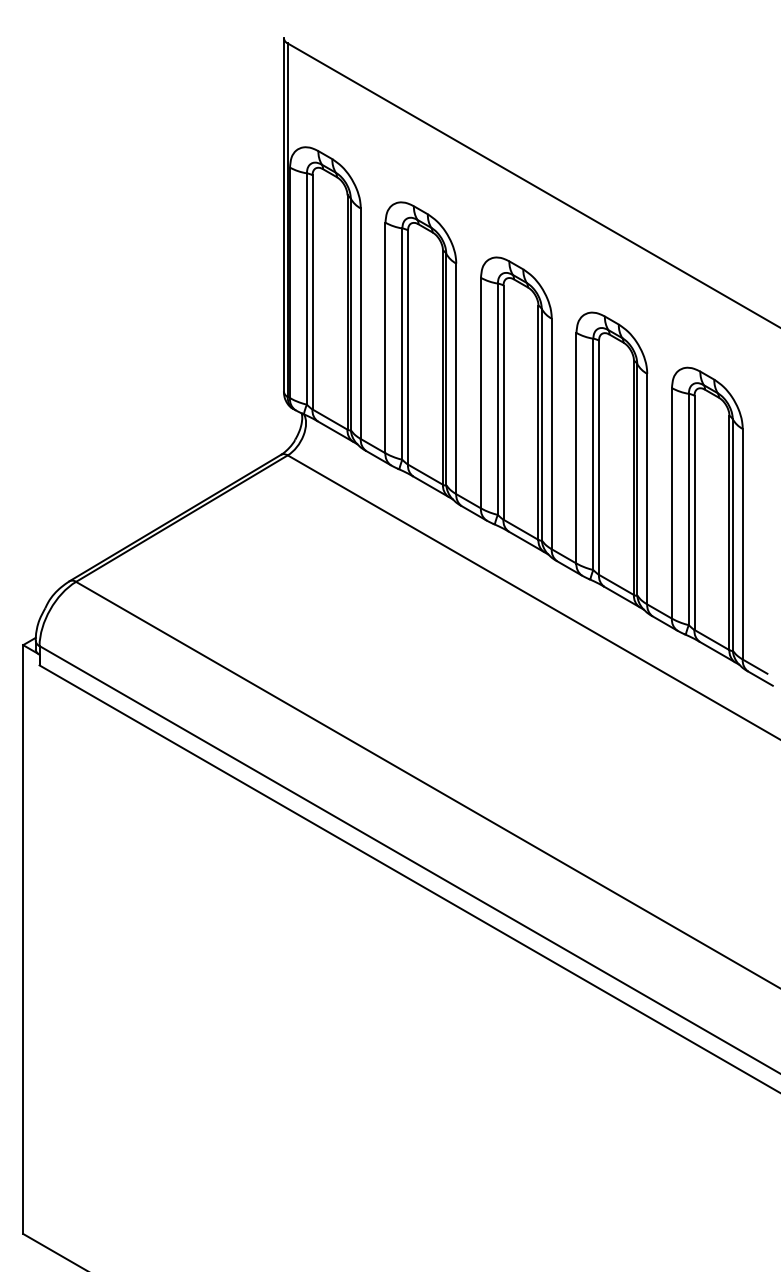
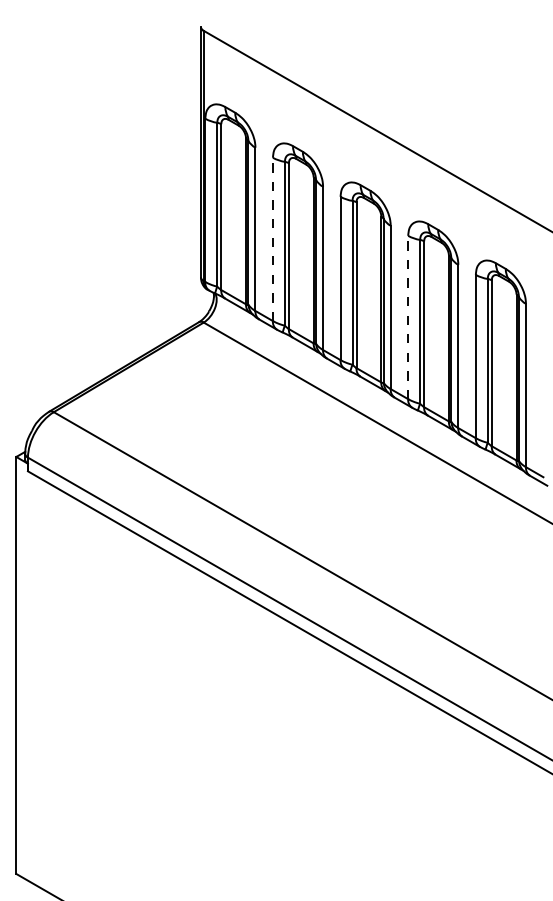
line: (384, 338) -> (272, 239), solid -> dashed
line: (576, 448) -> (408, 317), solid -> dashed

